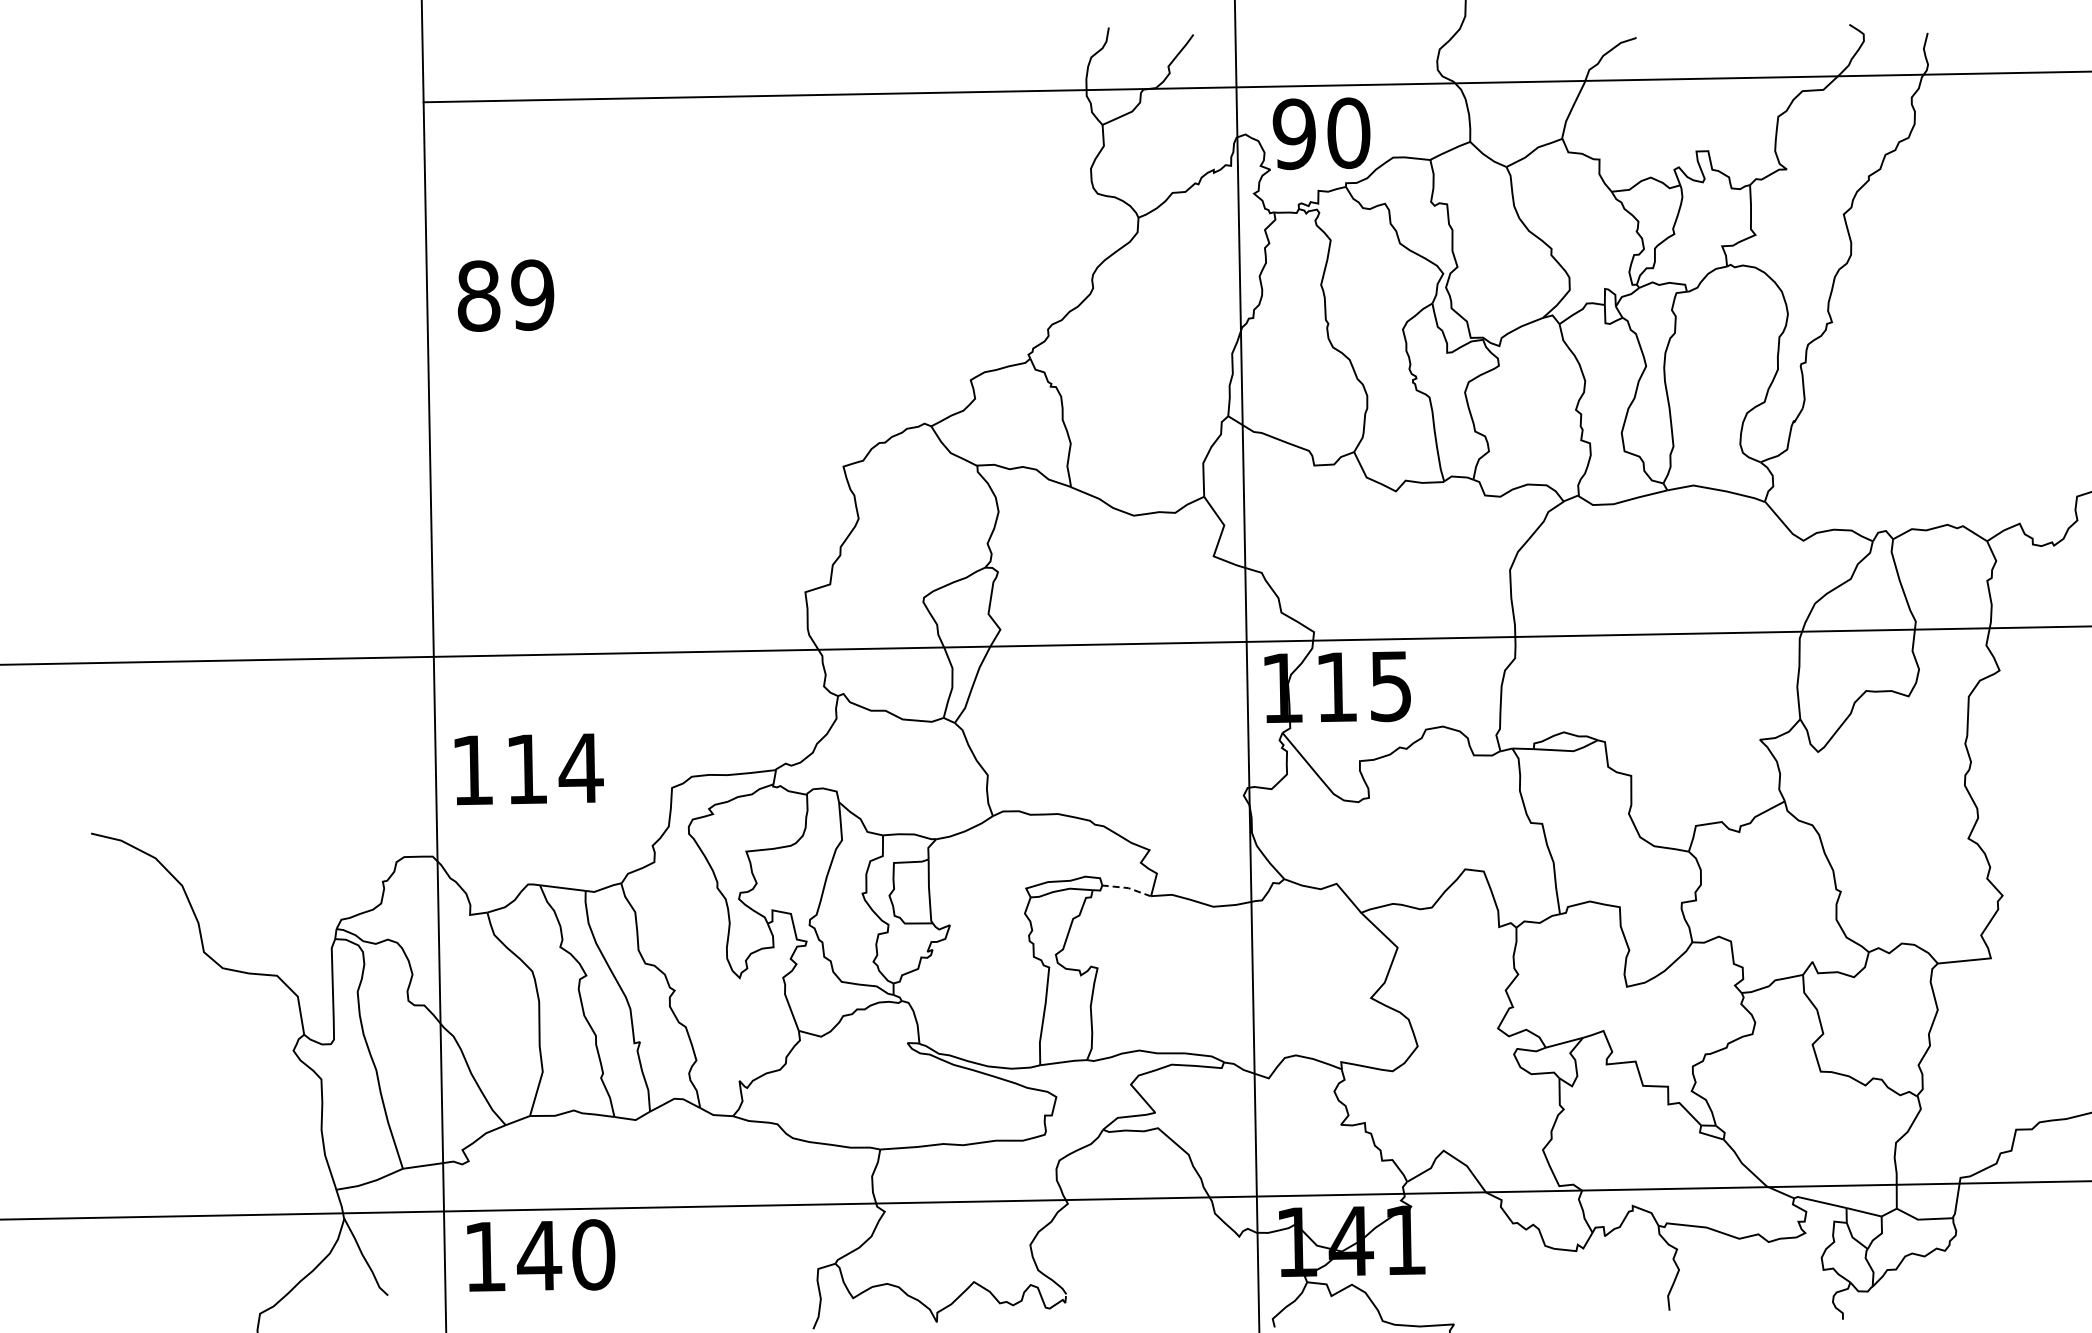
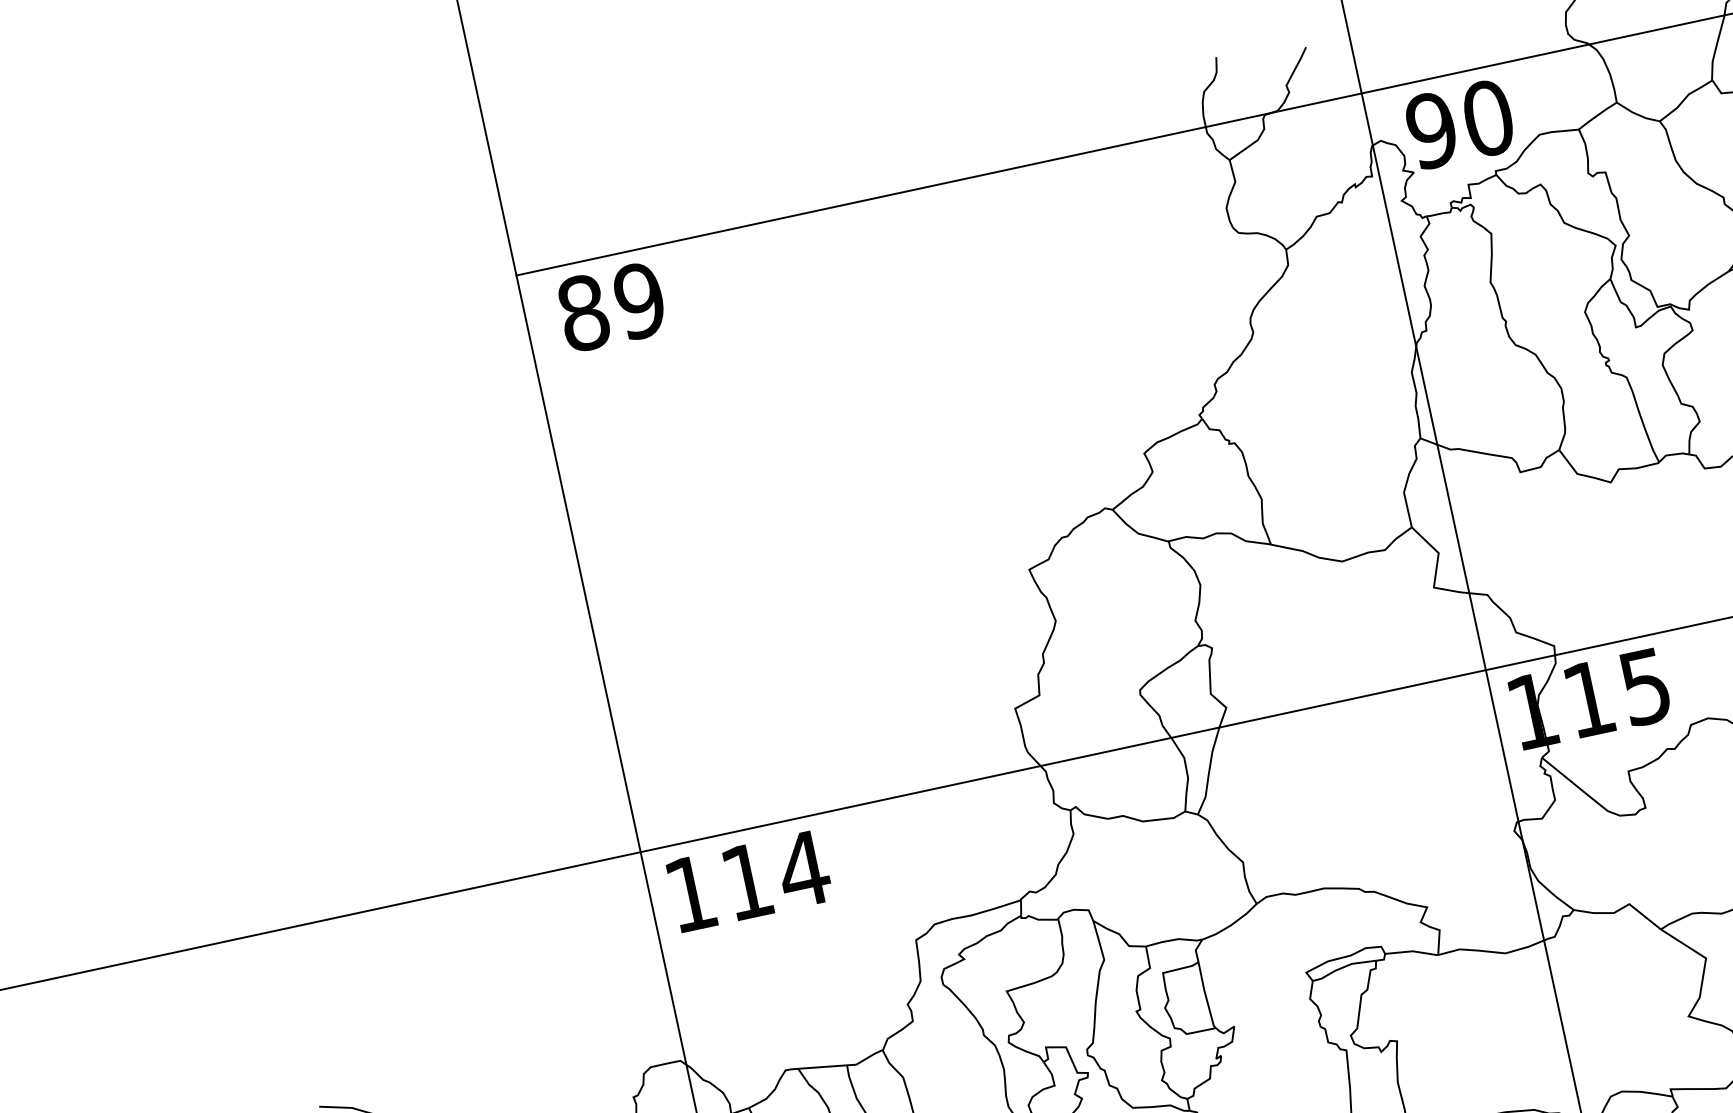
text: (505, 295) -> (611, 306), moved
text: (528, 769) -> (749, 881), moved
line: (1128, 888) -> (1413, 951), dashed -> solid

